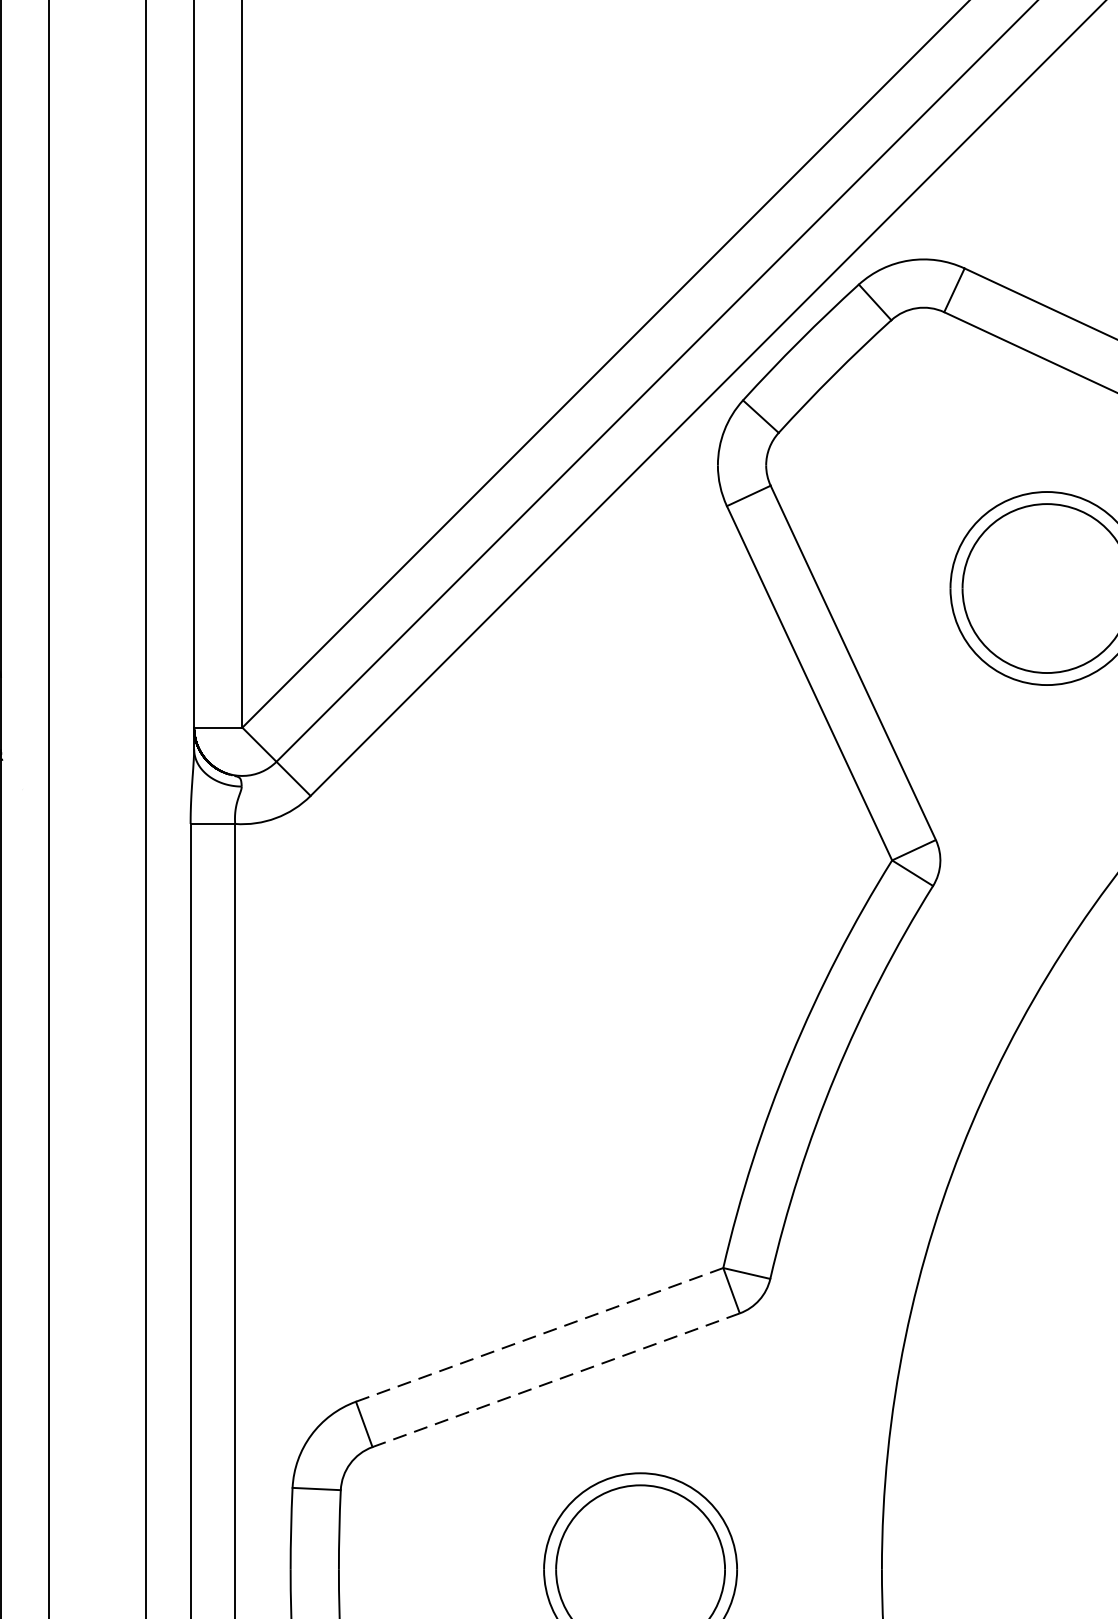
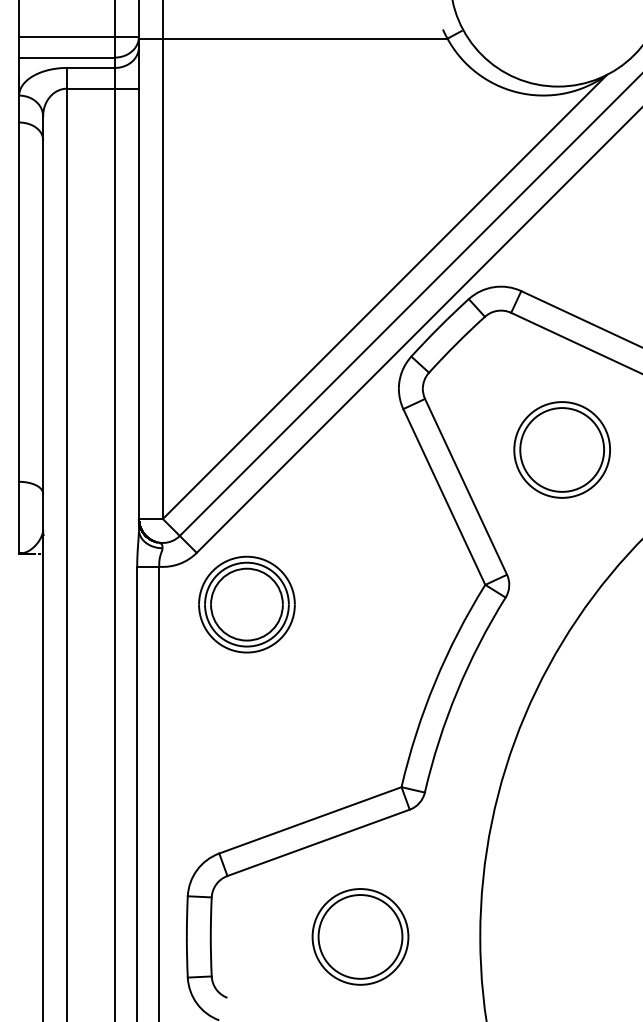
part: (410, 899) -> (246, 604), added
line: (539, 1335) -> (310, 820), dashed -> solid
line: (555, 1379) -> (318, 842), dashed -> solid

